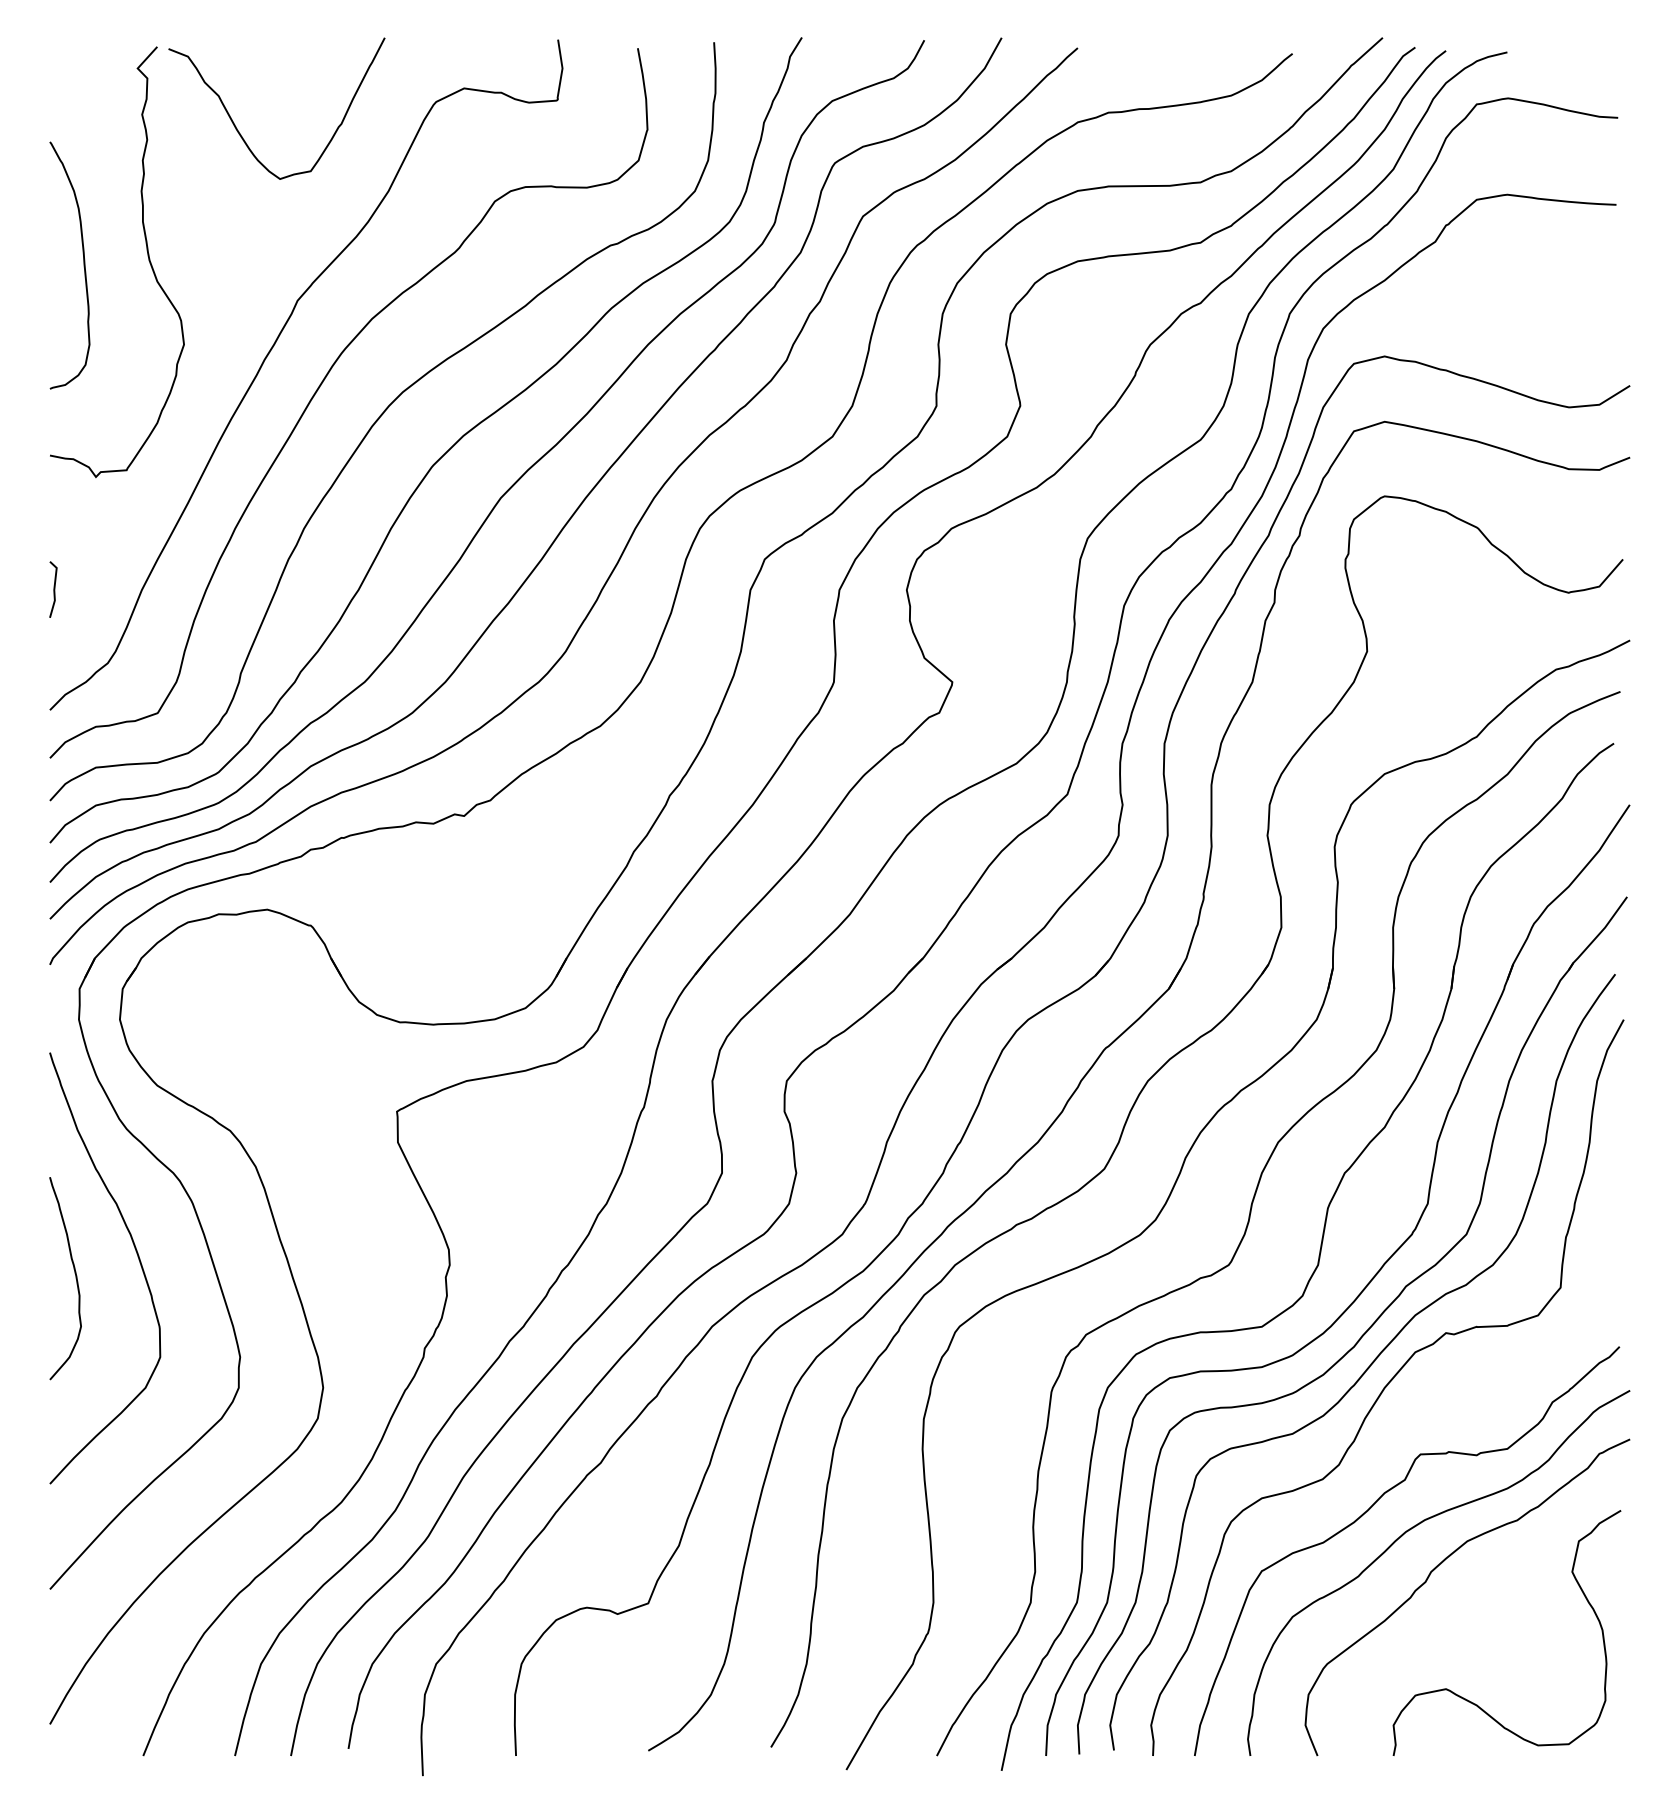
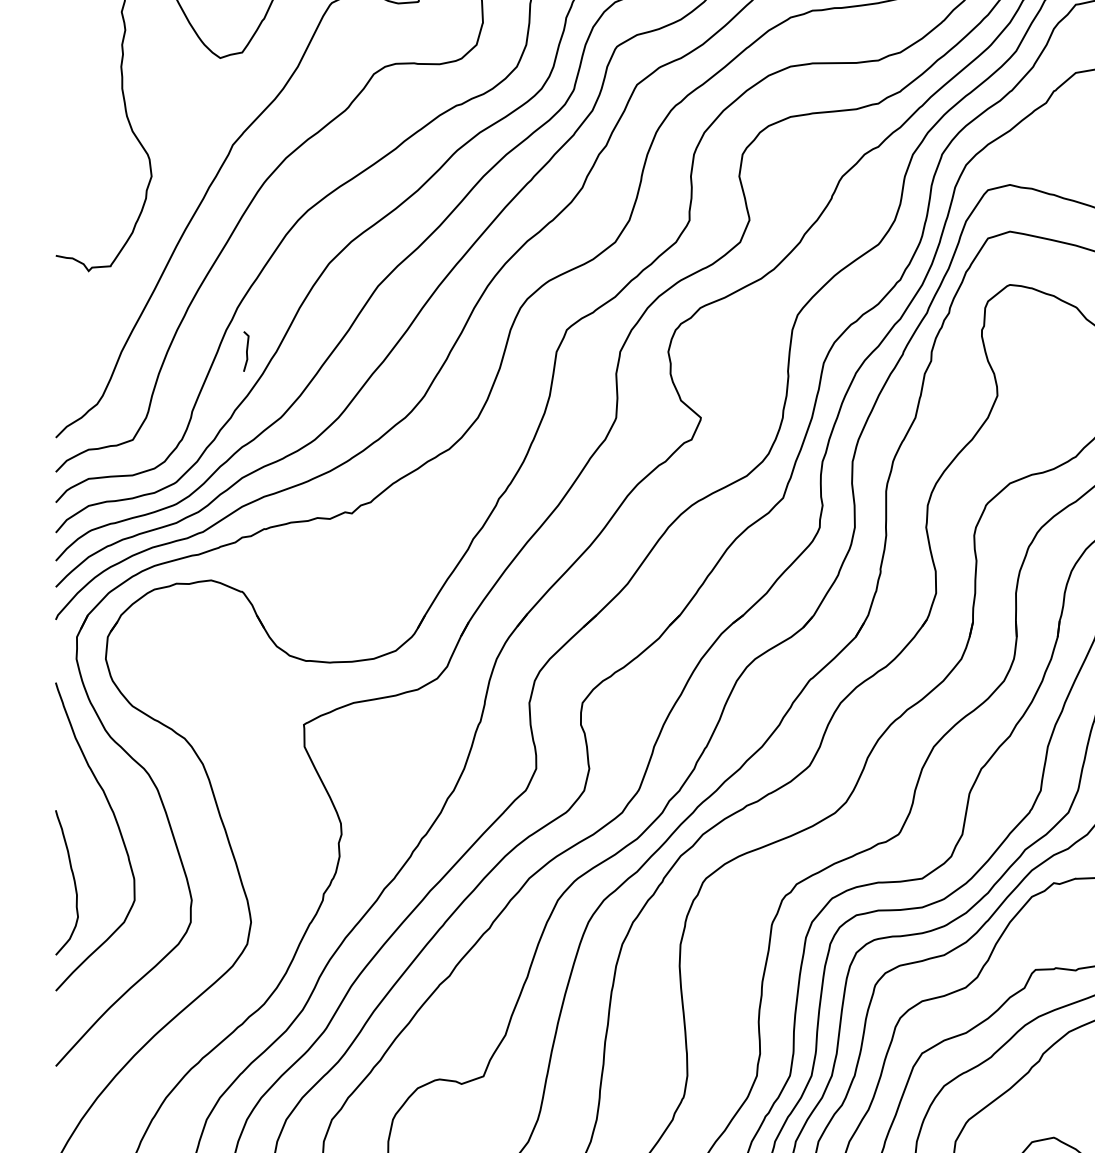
curve: (83, 265) -> (79, 119), removed
line: (53, 589) -> (246, 351), moved
curve: (75, 1278) -> (74, 882), moved

